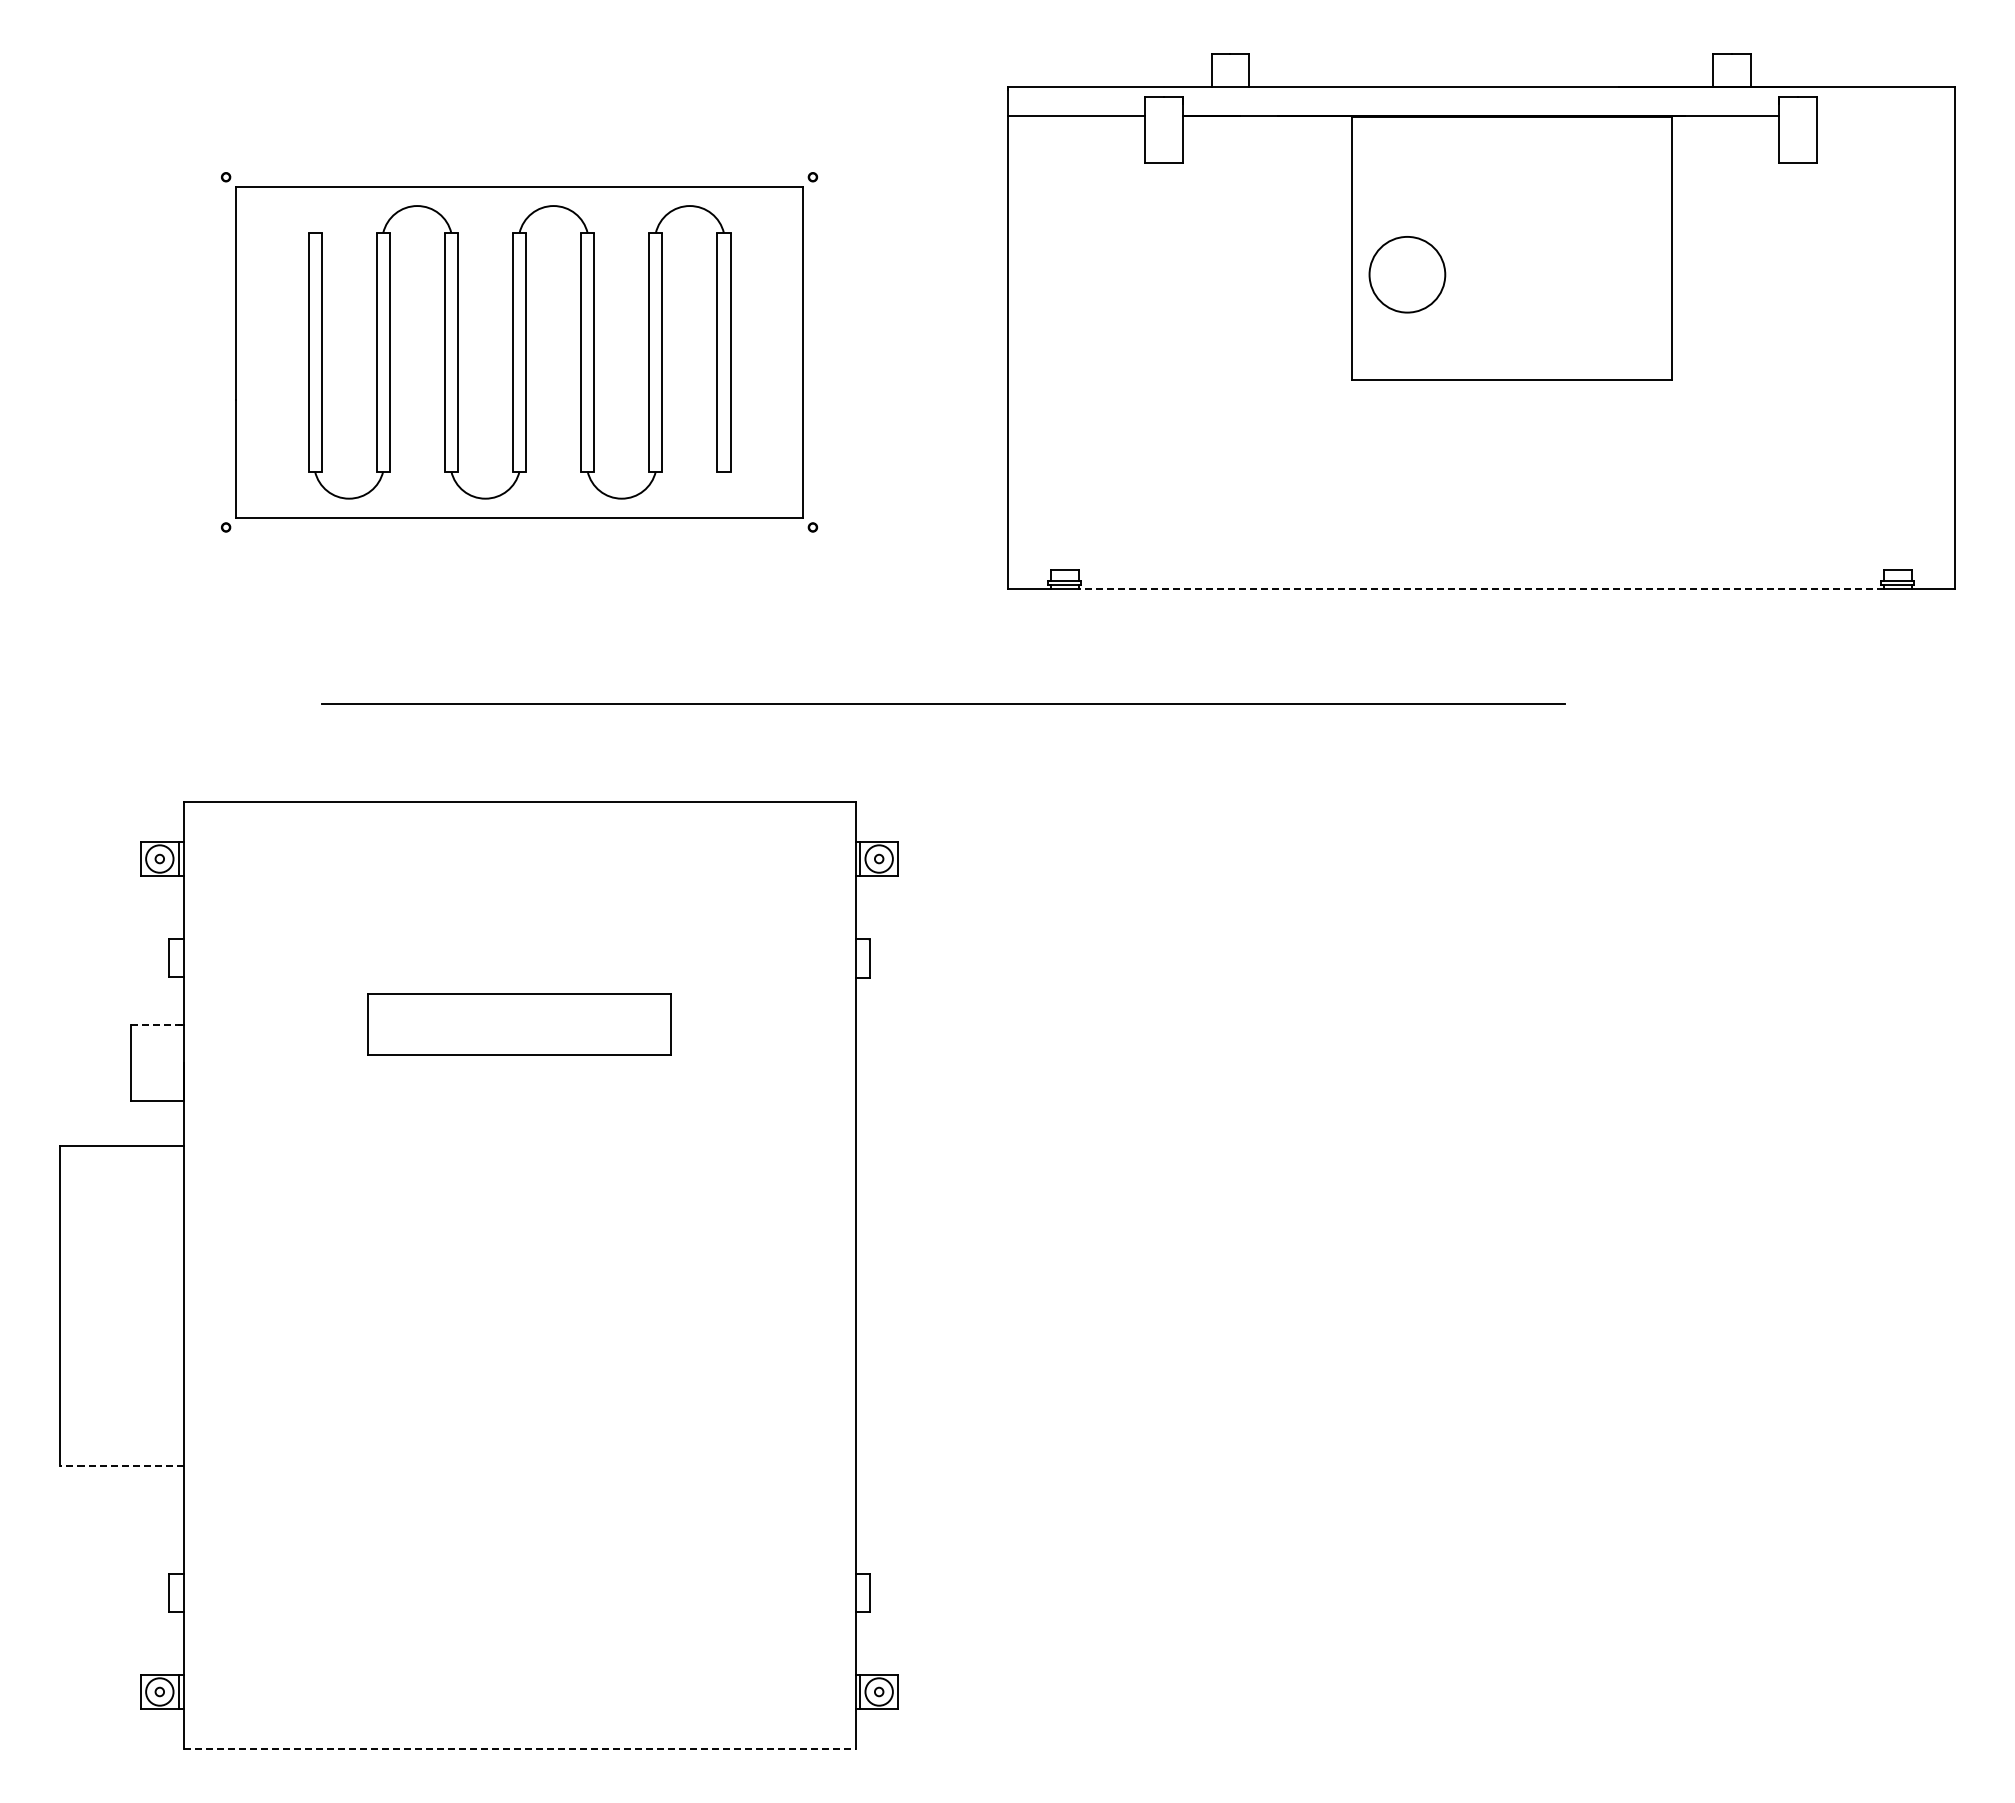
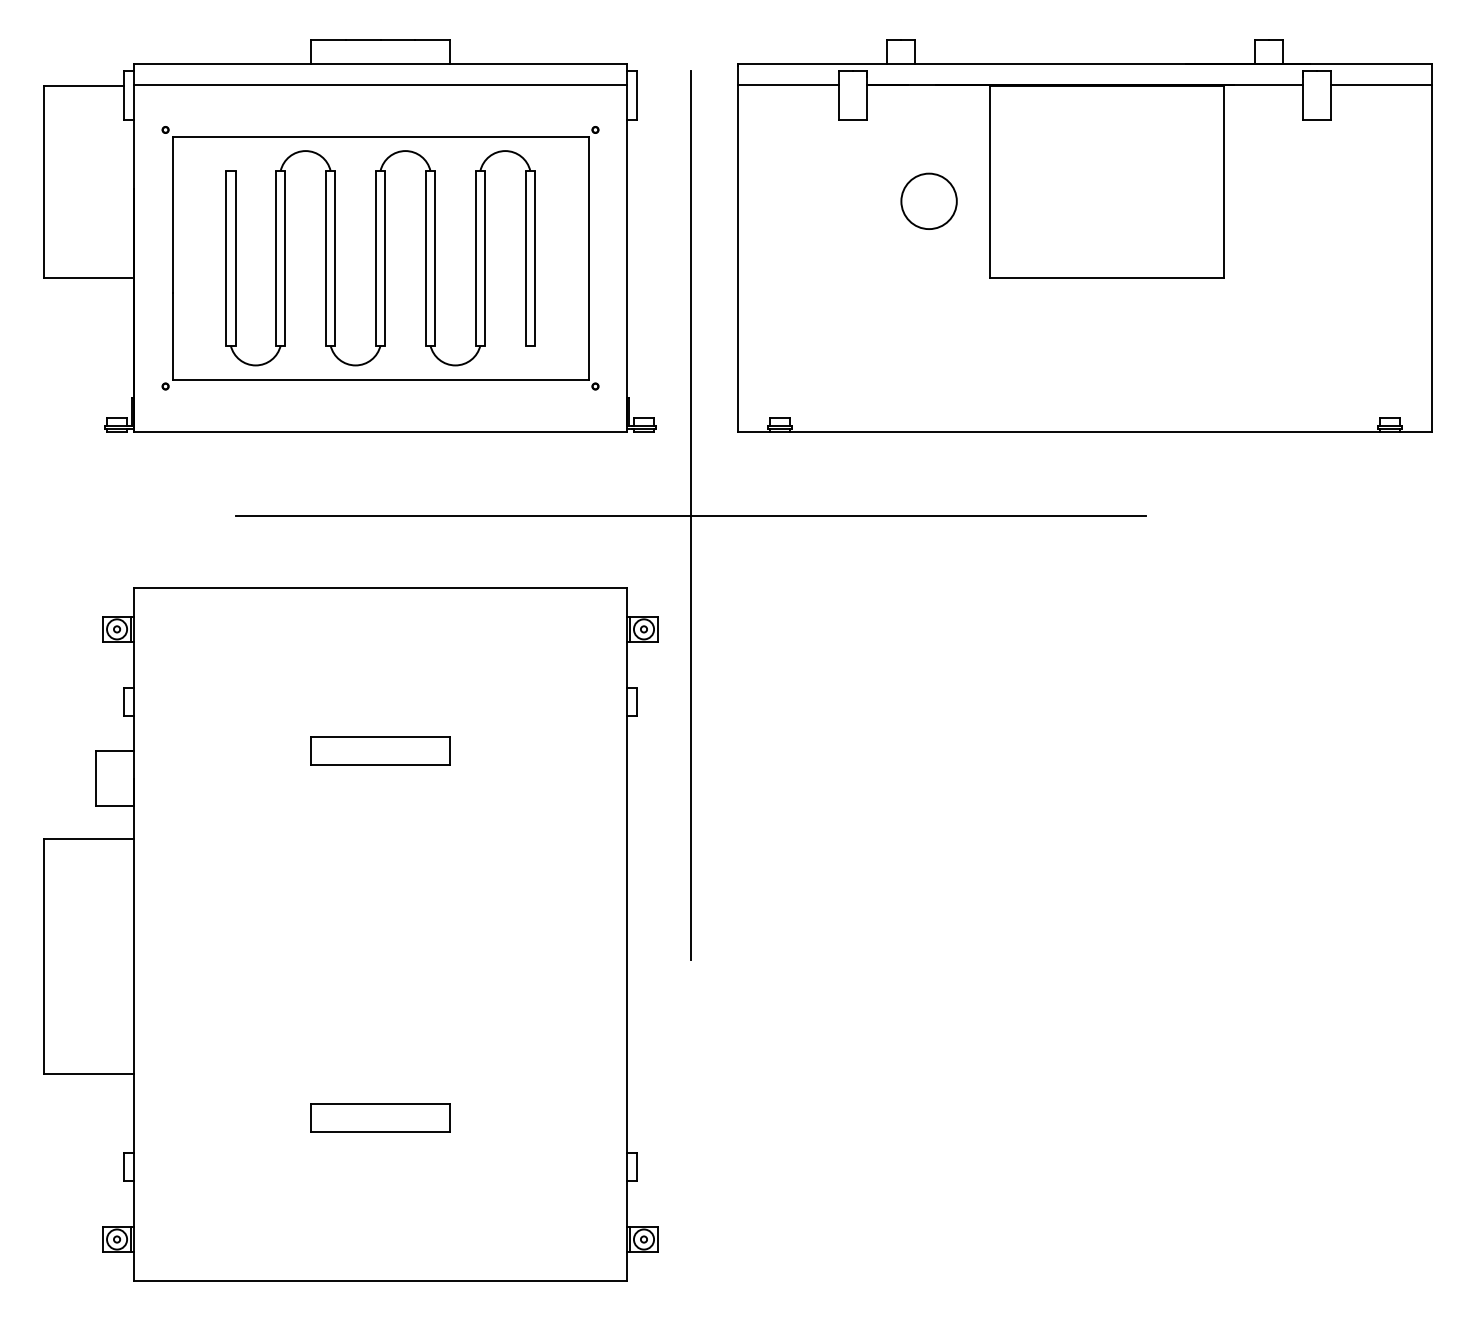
line: (1885, 115) -> (1381, 84), added
circle: (1407, 274) -> (929, 201), moved
part: (477, 321) -> (349, 235), added
line: (1481, 589) -> (1085, 431), dashed -> solid
line: (943, 703) -> (691, 515), added
line: (157, 1024) -> (115, 750), dashed -> solid
part: (519, 1024) -> (380, 750), size x0.62
line: (121, 1465) -> (89, 1073), dashed -> solid
part: (519, 1525) -> (380, 1117), added
line: (520, 1748) -> (381, 1280), dashed -> solid

